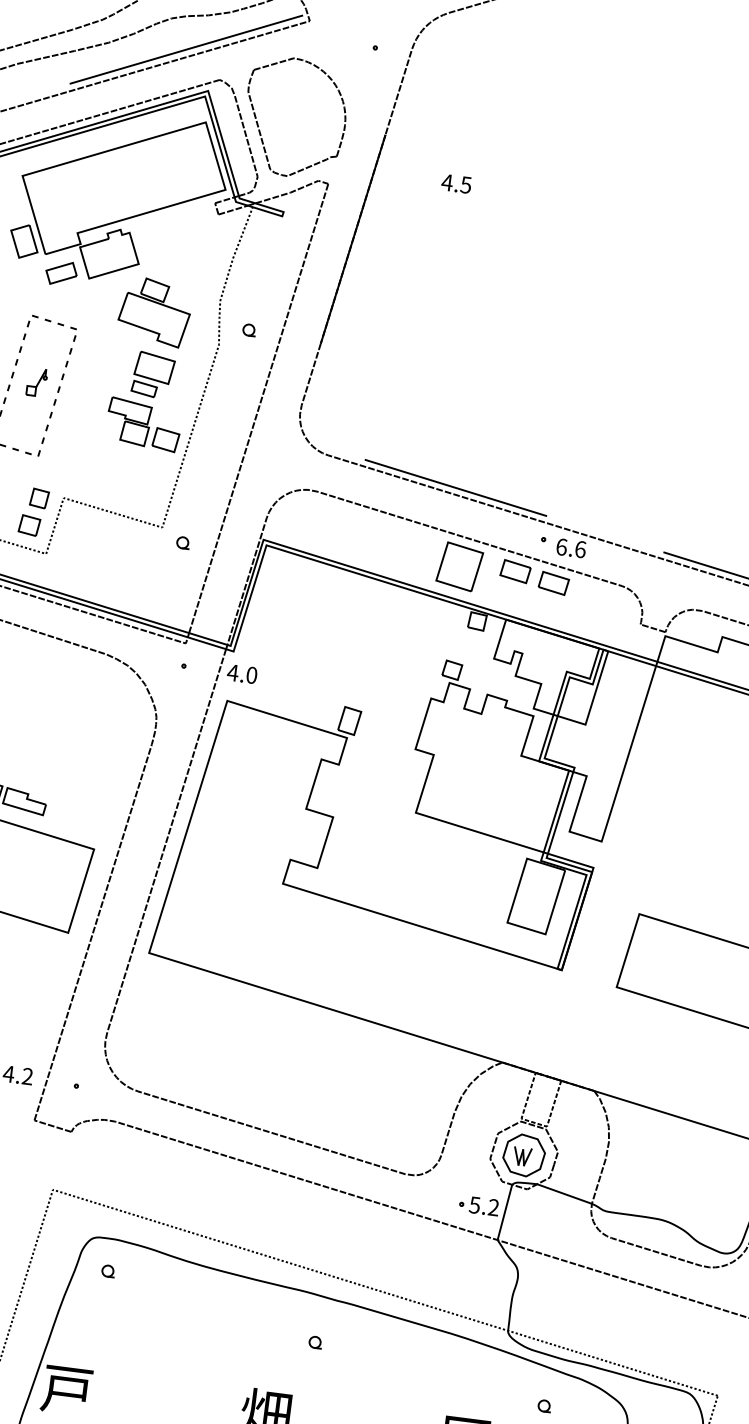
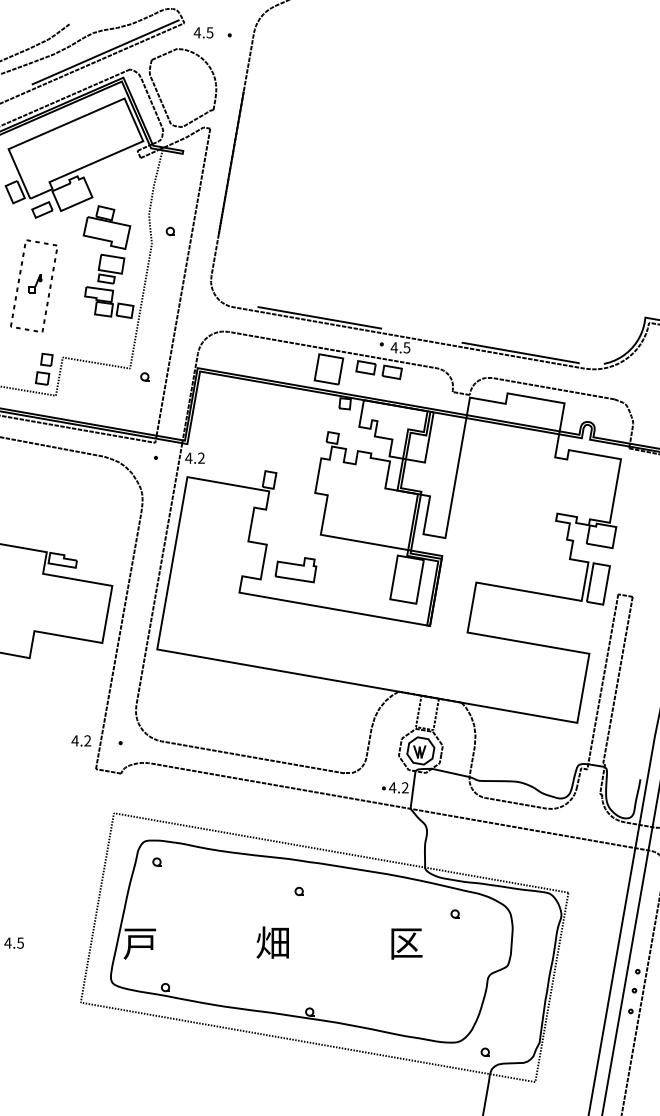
text: (456, 183) -> (203, 32), moved
text: (571, 547) -> (400, 347), 6.6 -> 4.5
text: (252, 674) -> (201, 457), 4.0 -> 4.2
part: (371, 861) -> (295, 570), added
text: (474, 1204) -> (392, 787), 5.2 -> 4.2

